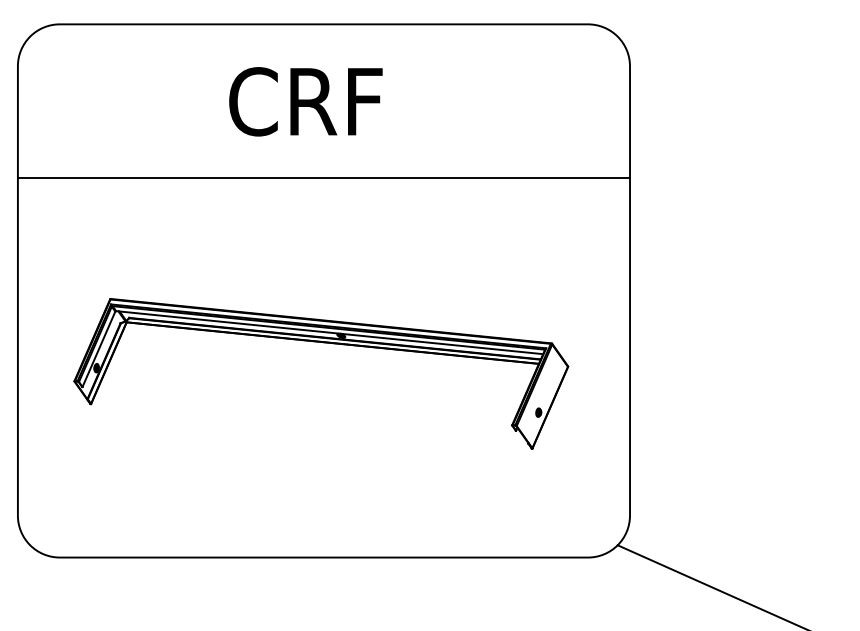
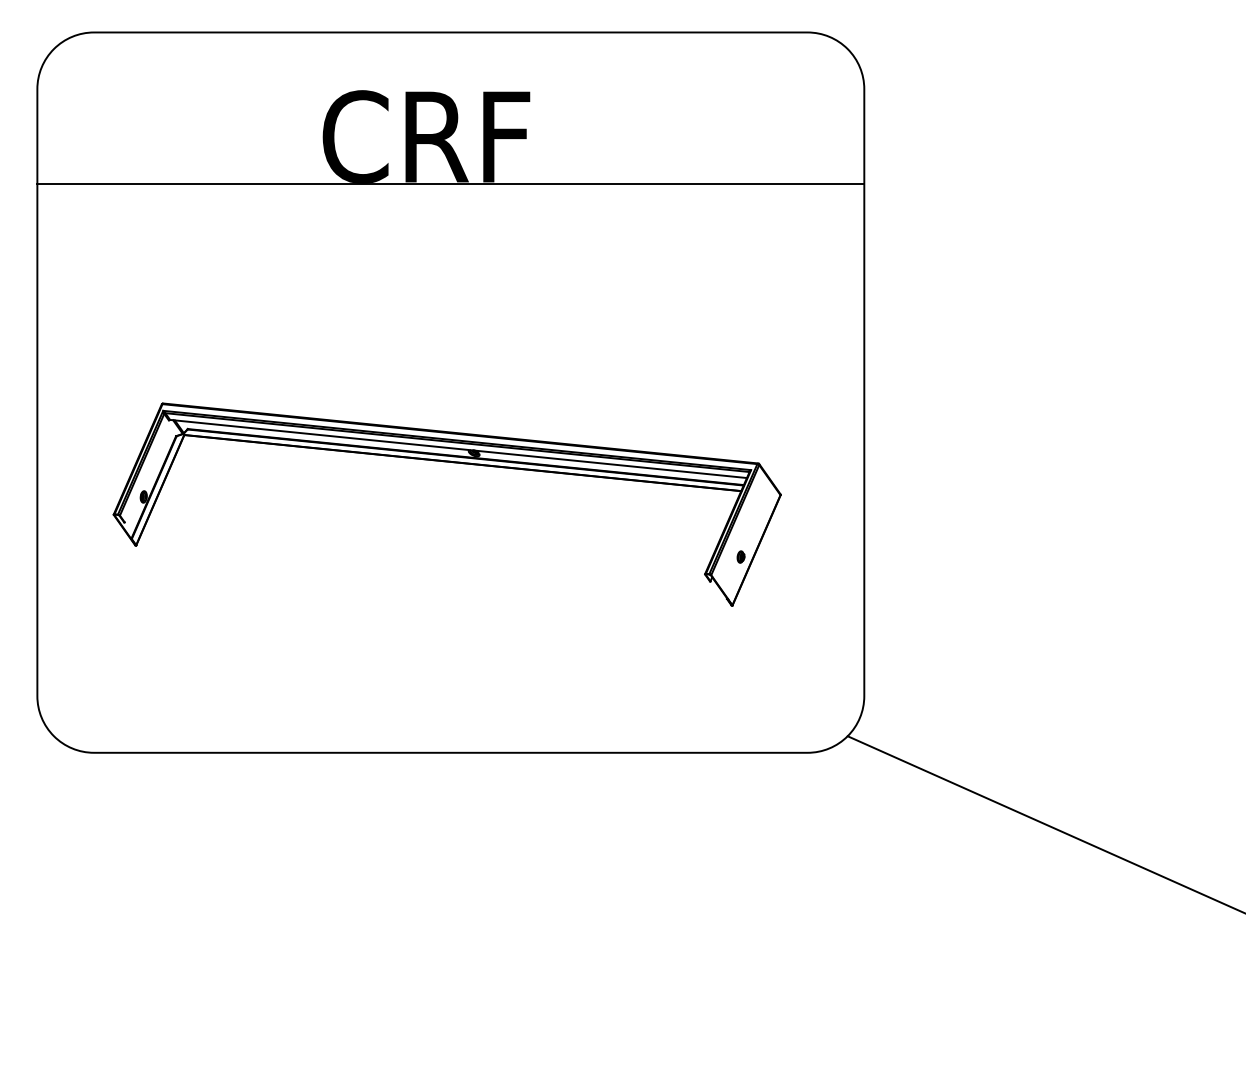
line: (323, 178) -> (450, 183), moved
line: (98, 349) -> (146, 471), removed

